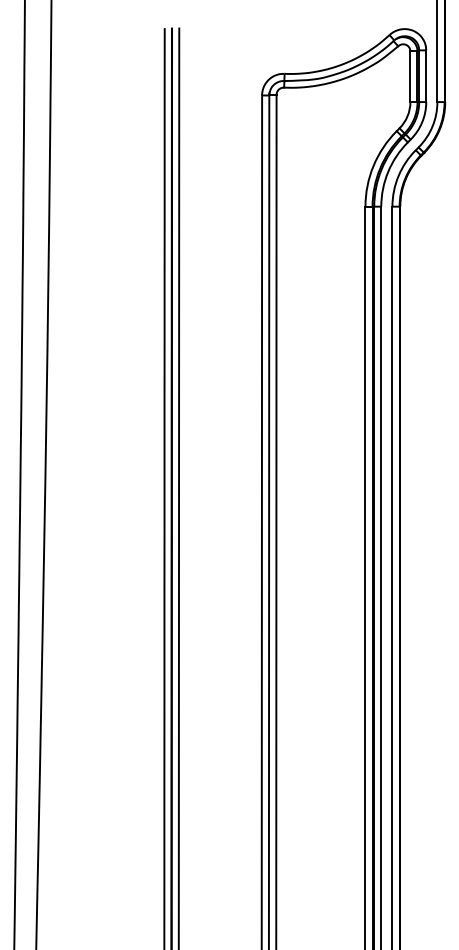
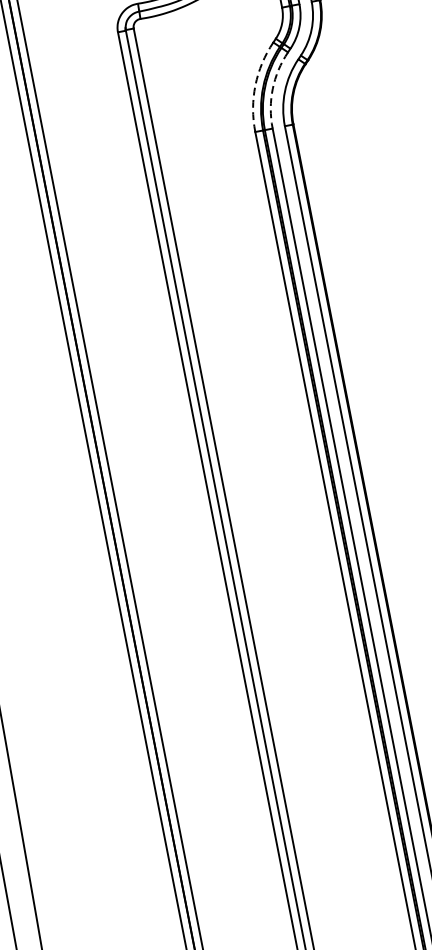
arc: (373, 165) -> (255, 85), solid -> dashed
arc: (388, 171) -> (273, 88), solid -> dashed

